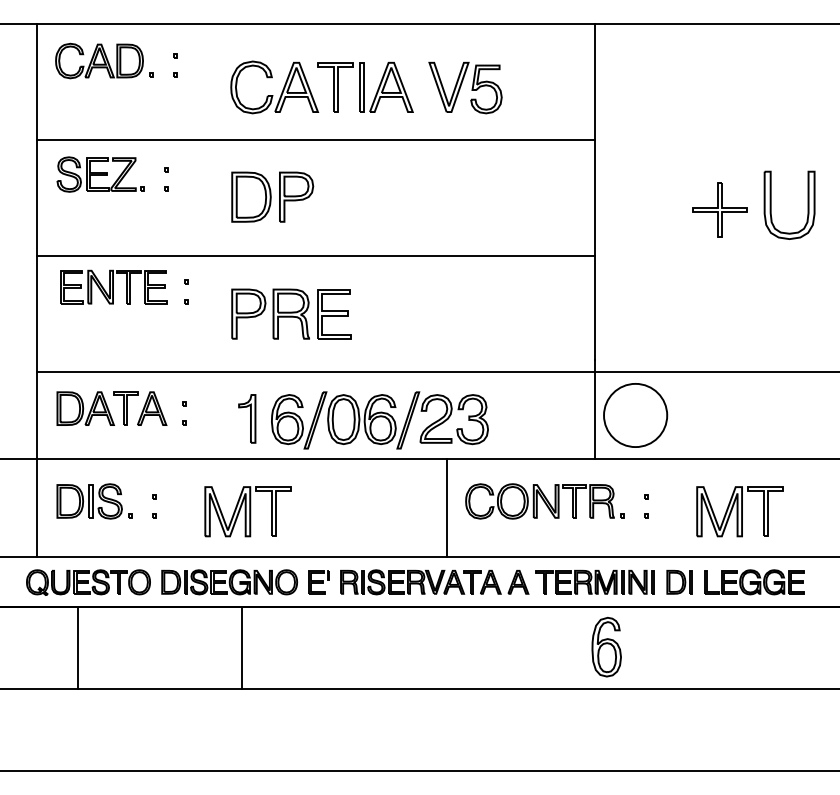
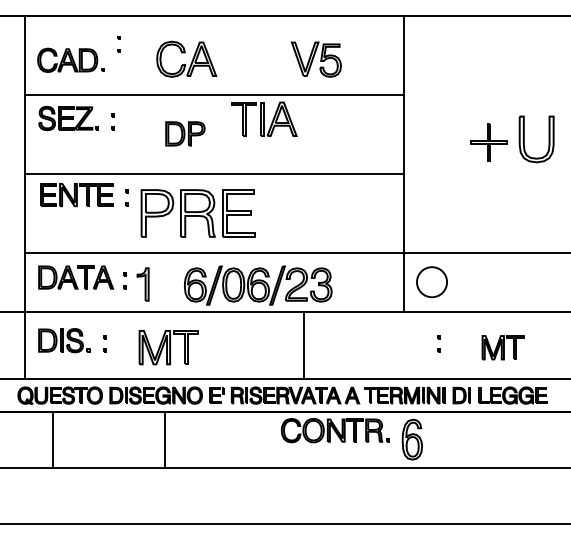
part: (103, 59) -> (70, 59), moved
part: (365, 86) -> (264, 118), moved
part: (272, 196) -> (185, 133), size x0.7
part: (291, 312) -> (198, 212), size x1.4
circle: (634, 414) -> (431, 281), size x0.7
part: (246, 418) -> (142, 284), moved
part: (545, 501) -> (335, 430), moved
part: (739, 511) -> (502, 347), size x0.7

